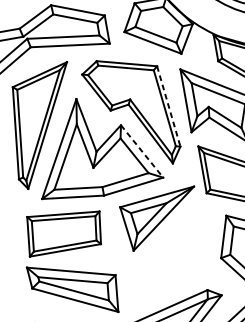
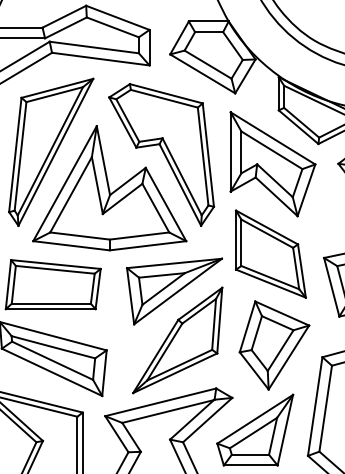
line: (168, 106) -> (208, 155), dashed -> solid
line: (142, 151) -> (166, 204), dashed -> solid
part: (170, 257) -> (177, 340), added

